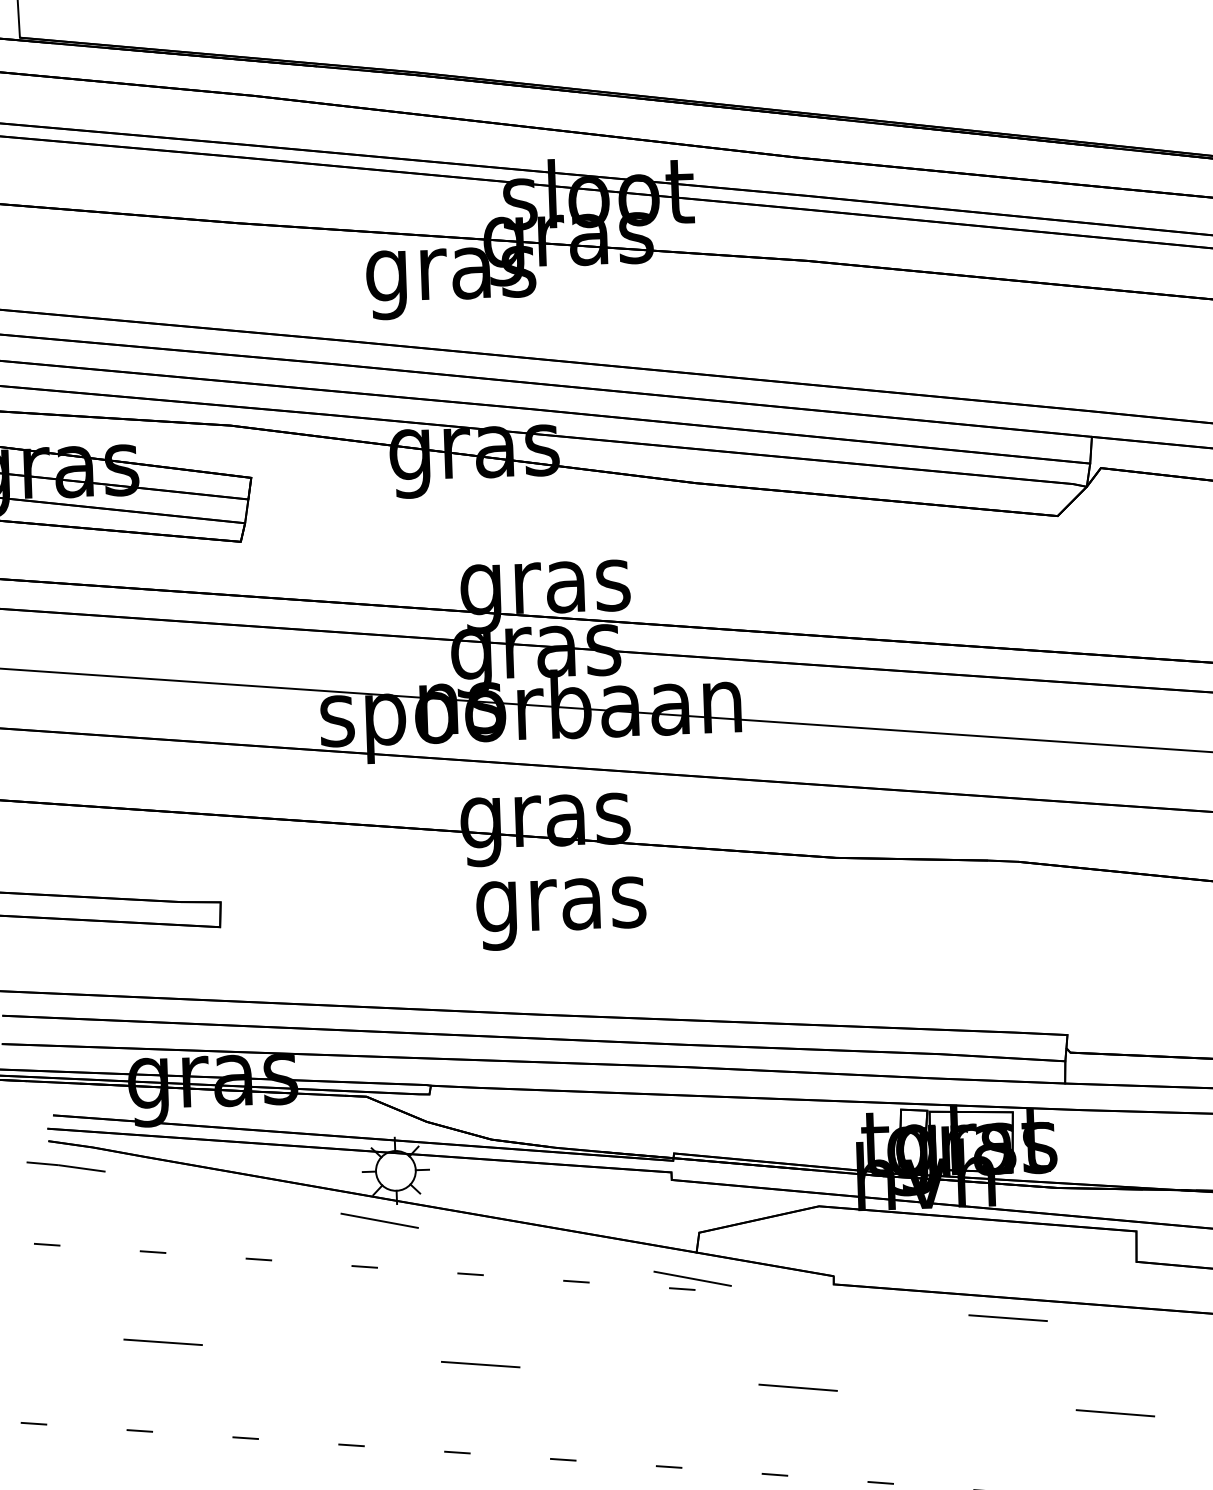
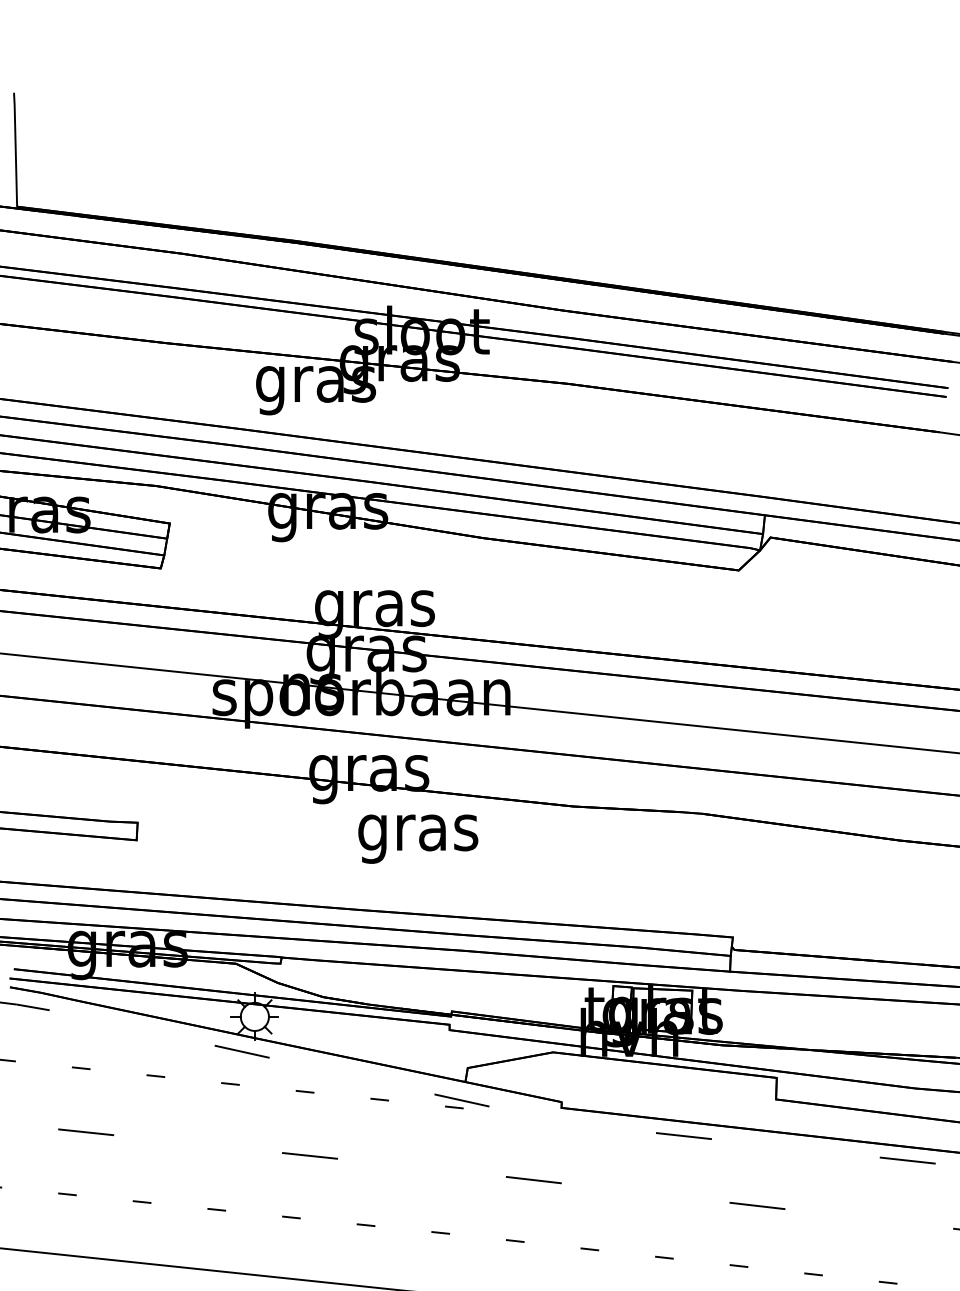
text: (561, 912) -> (418, 838), moved

